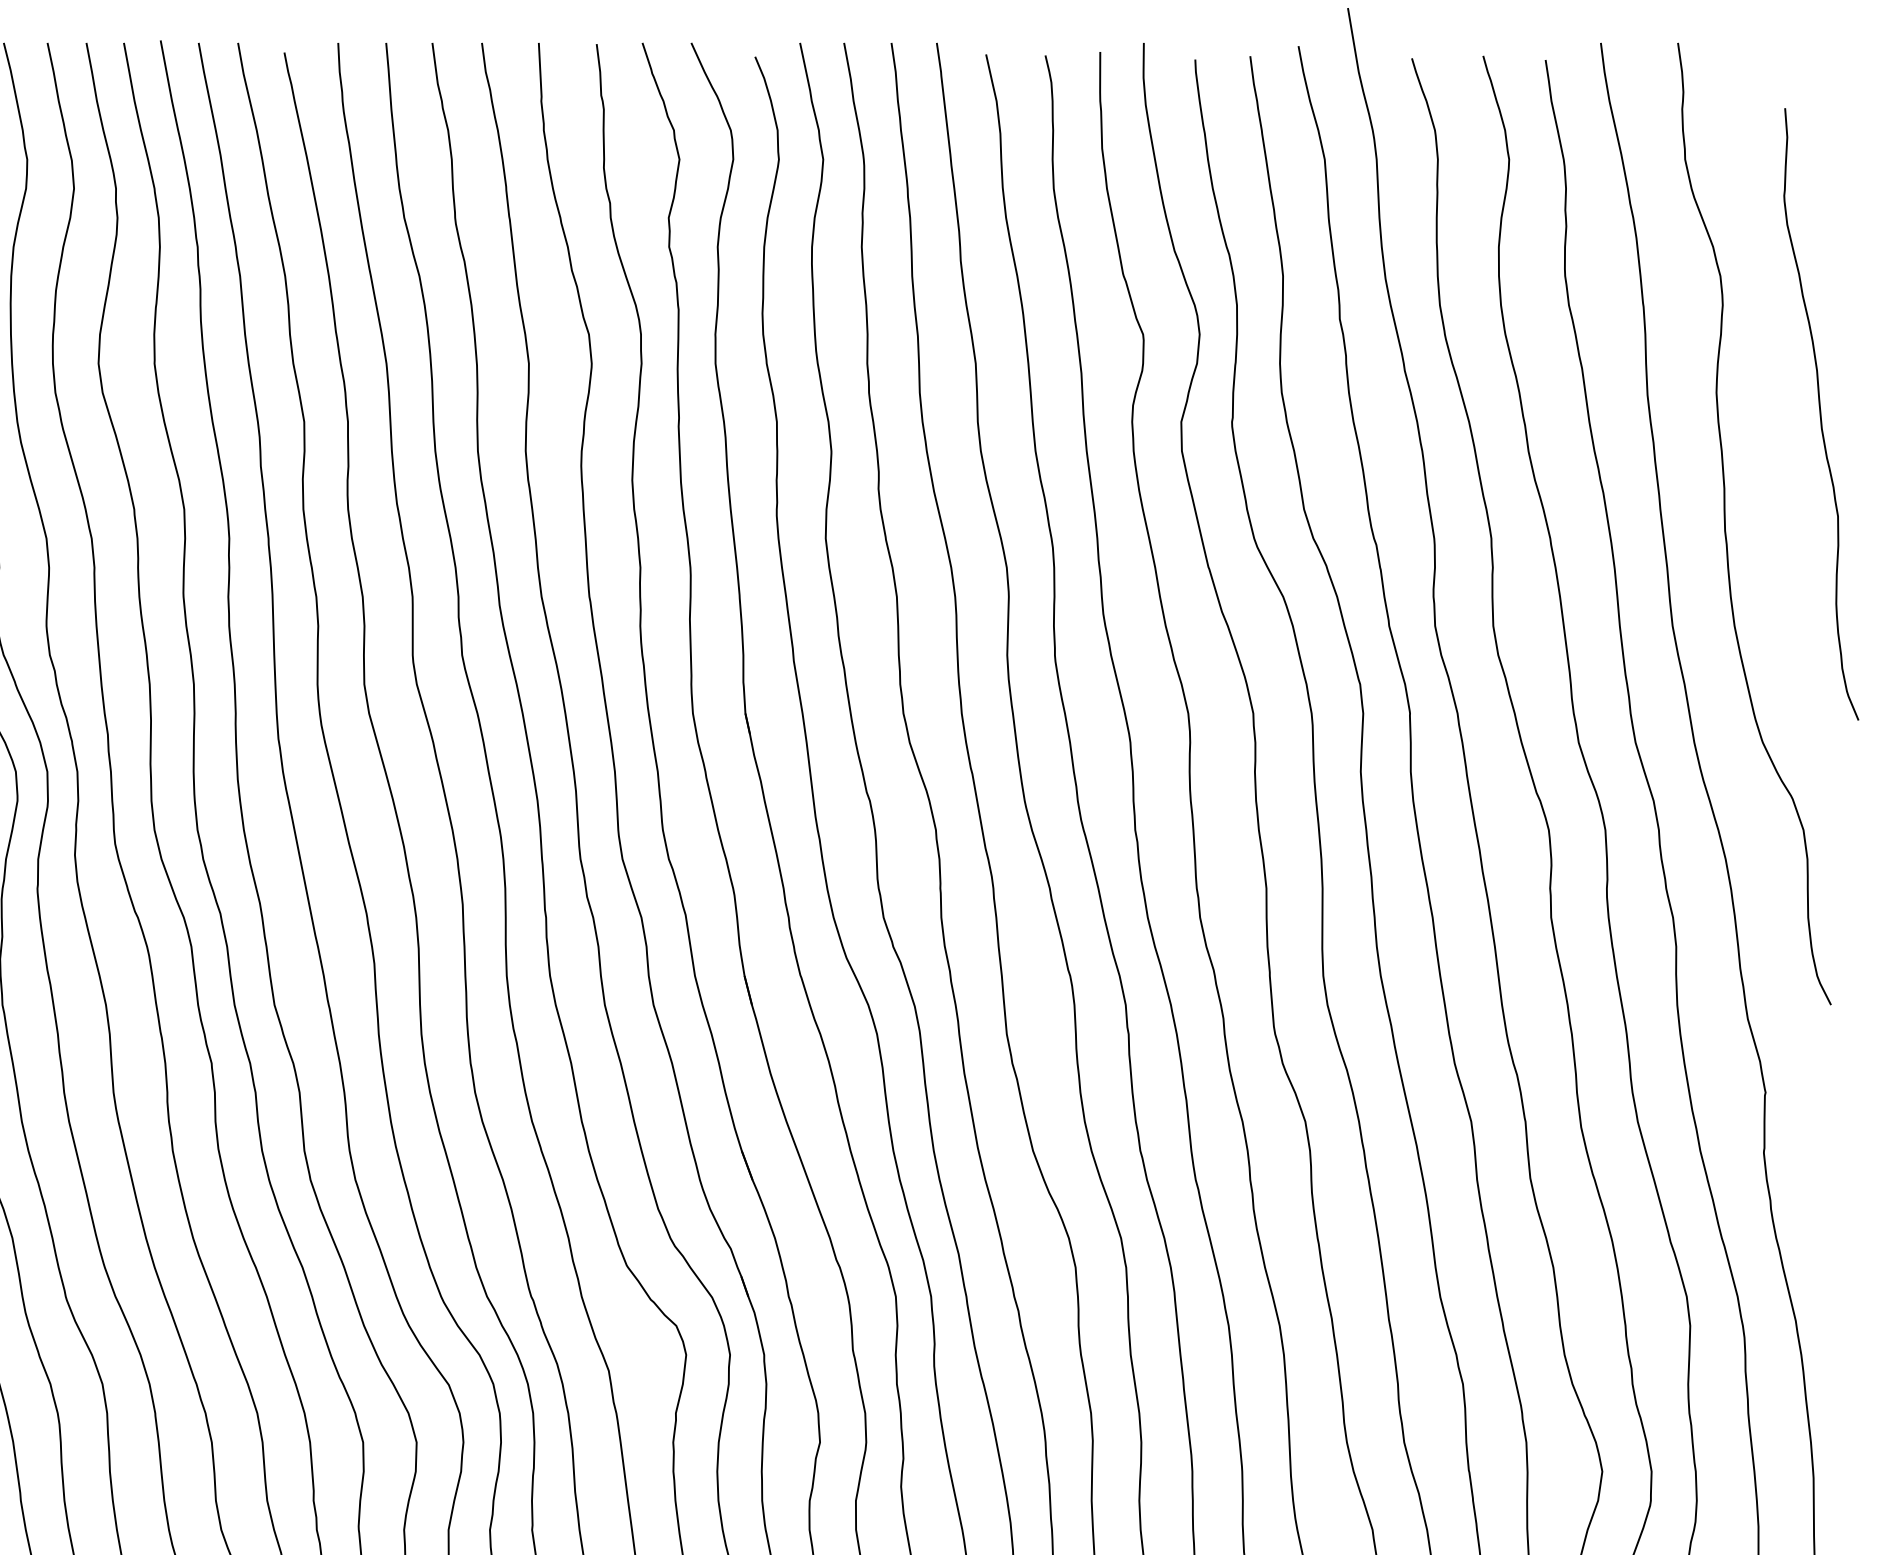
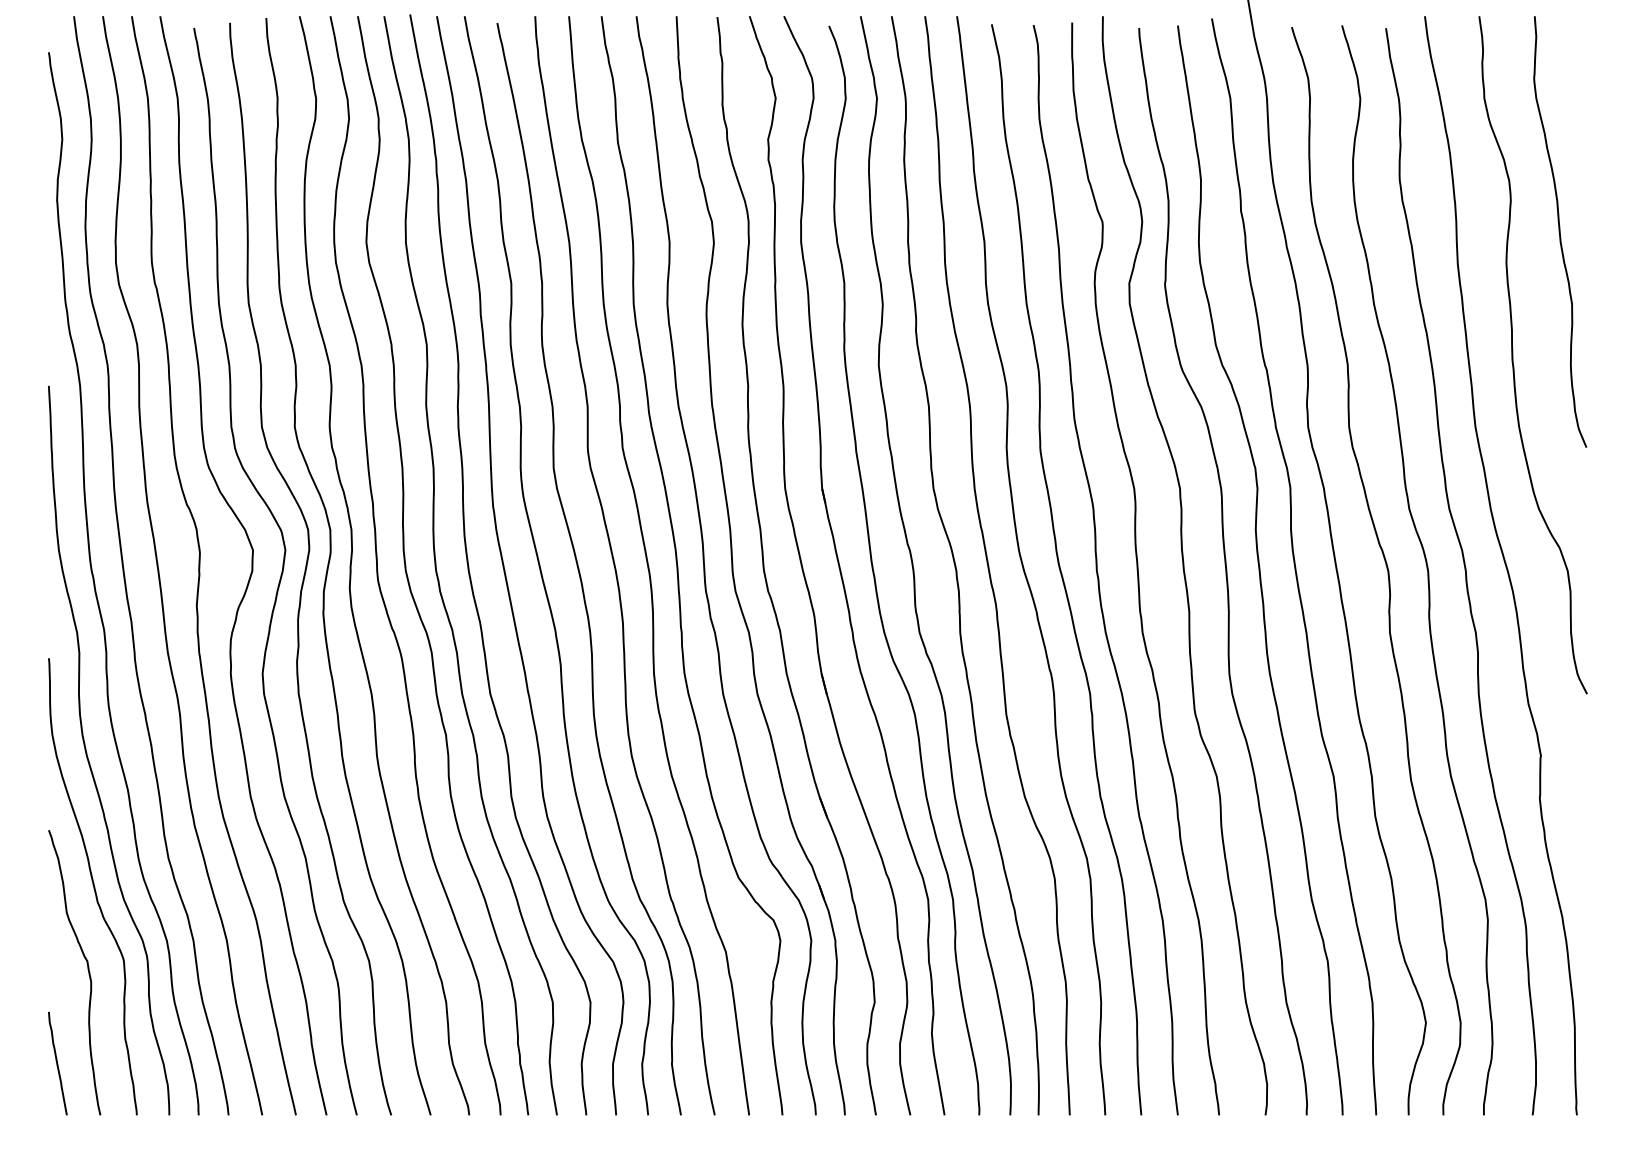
curve: (1821, 413) -> (1560, 231), moved

